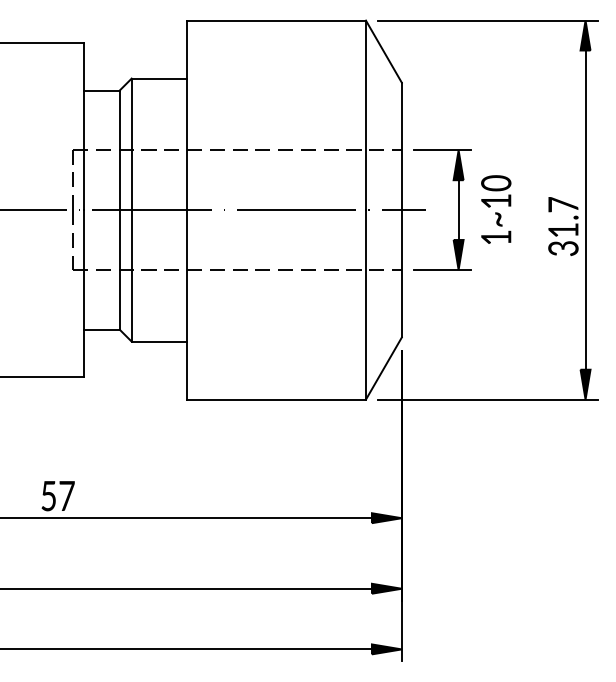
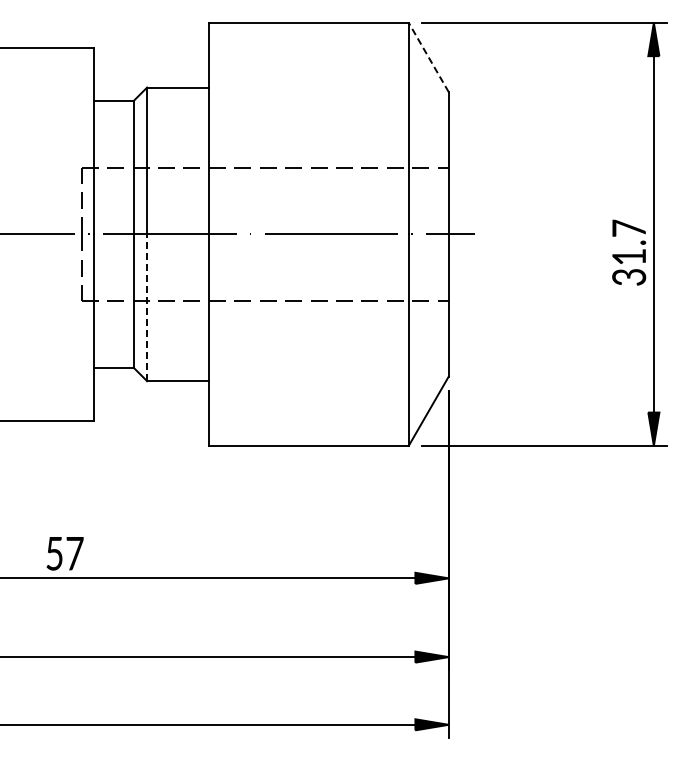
line: (383, 51) -> (428, 57), solid -> dashed
part: (462, 210) -> (516, 234), removed
line: (131, 275) -> (147, 307), solid -> dashed

